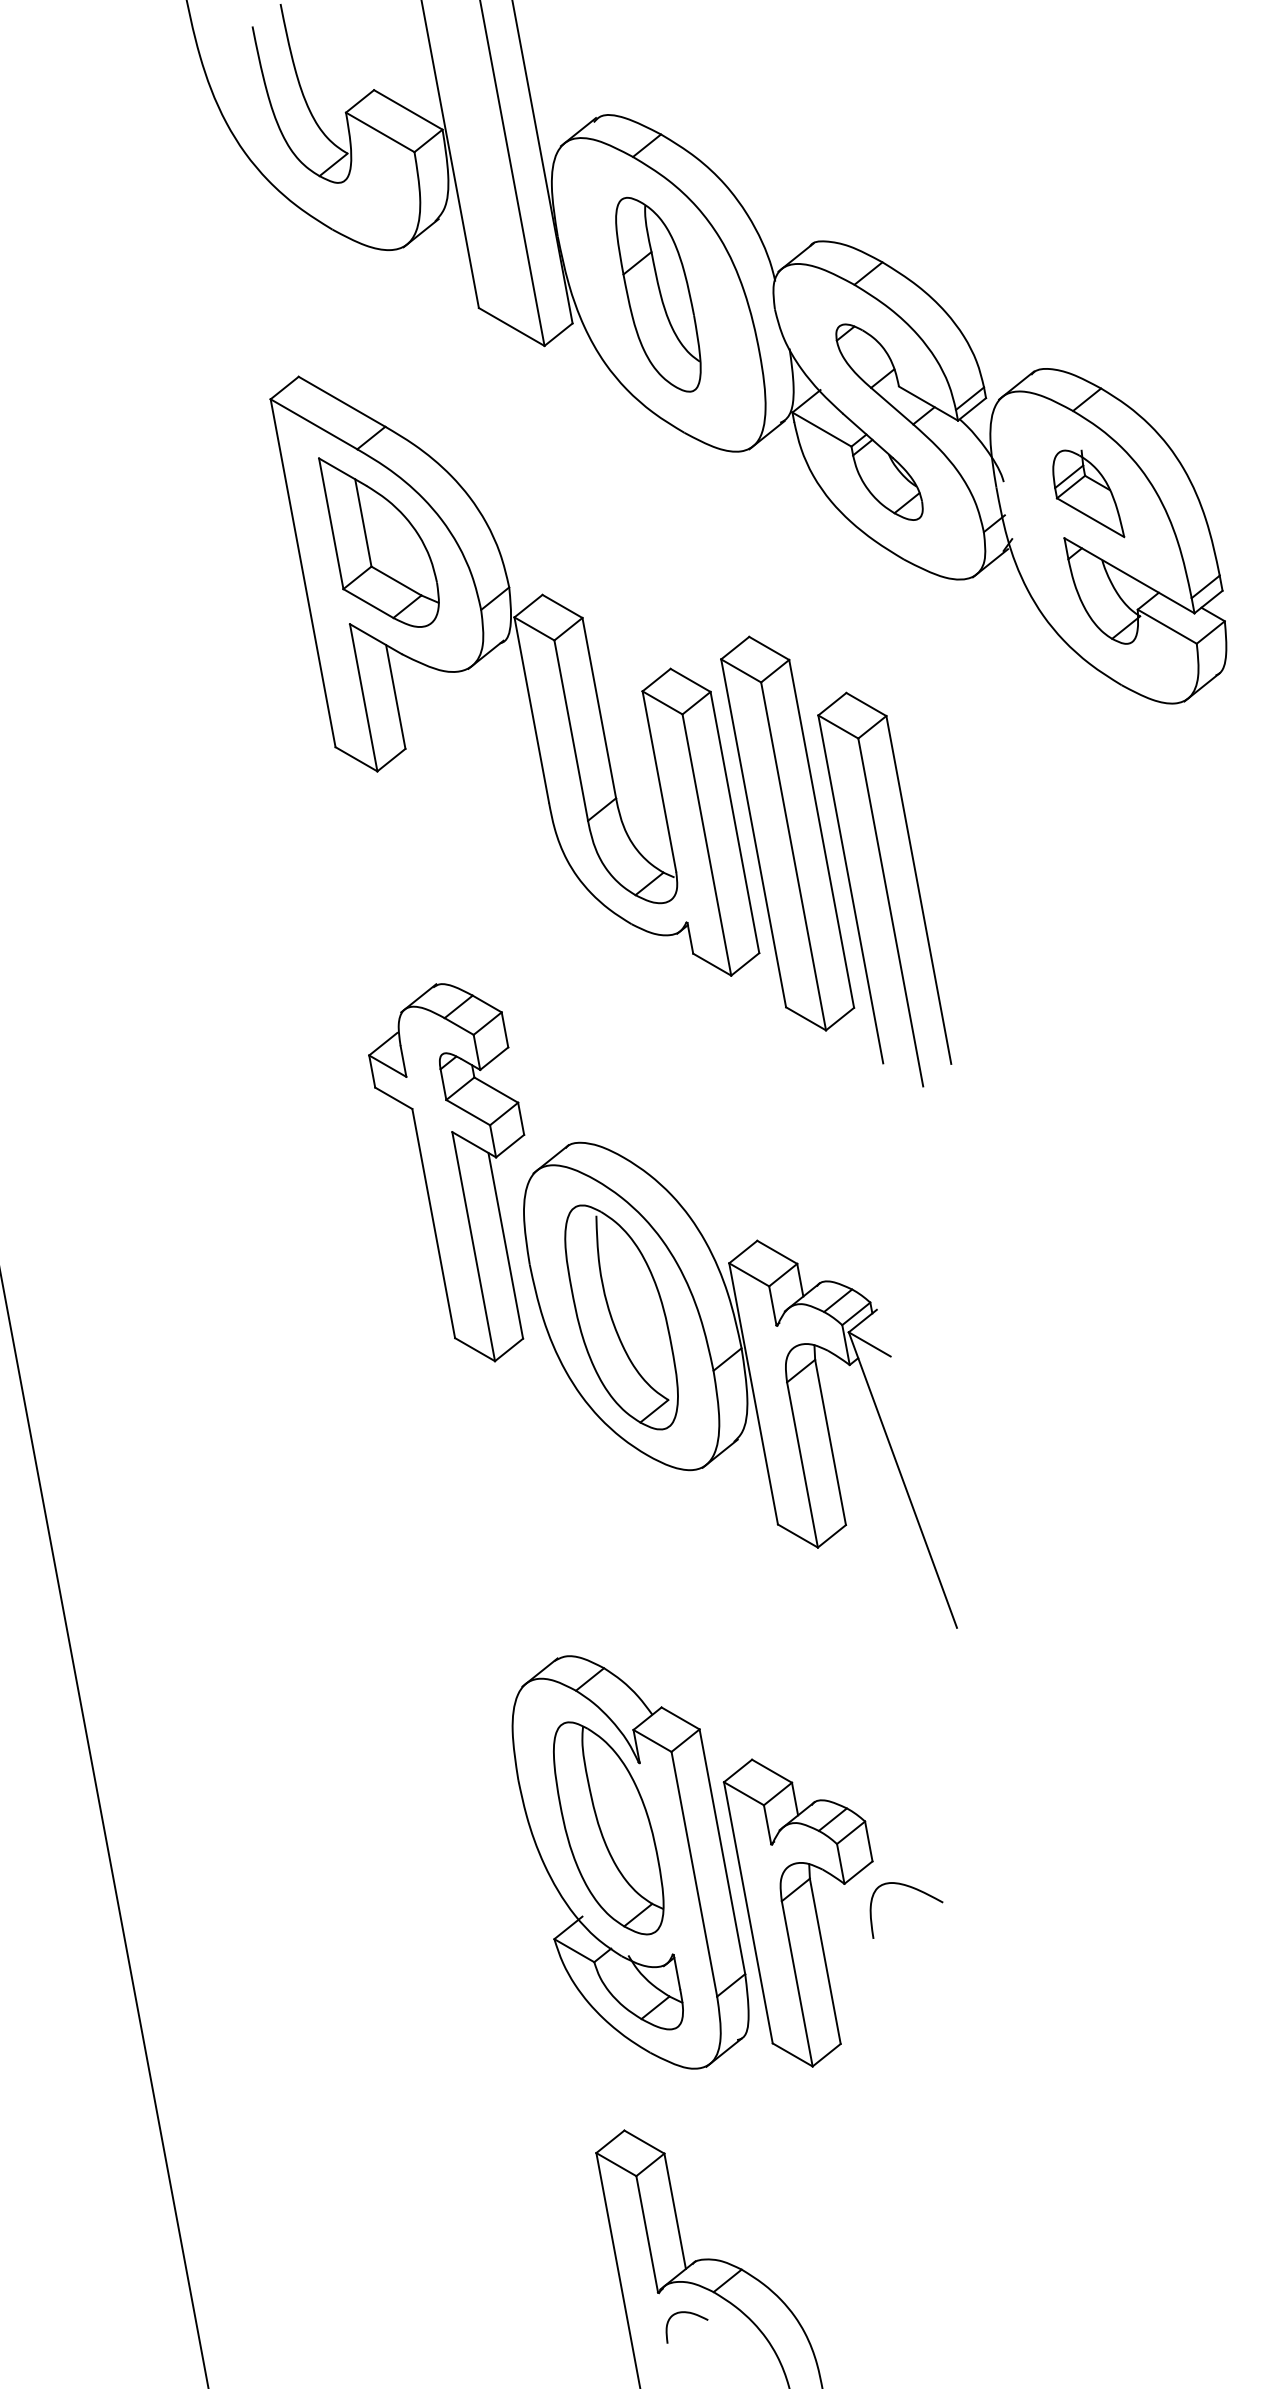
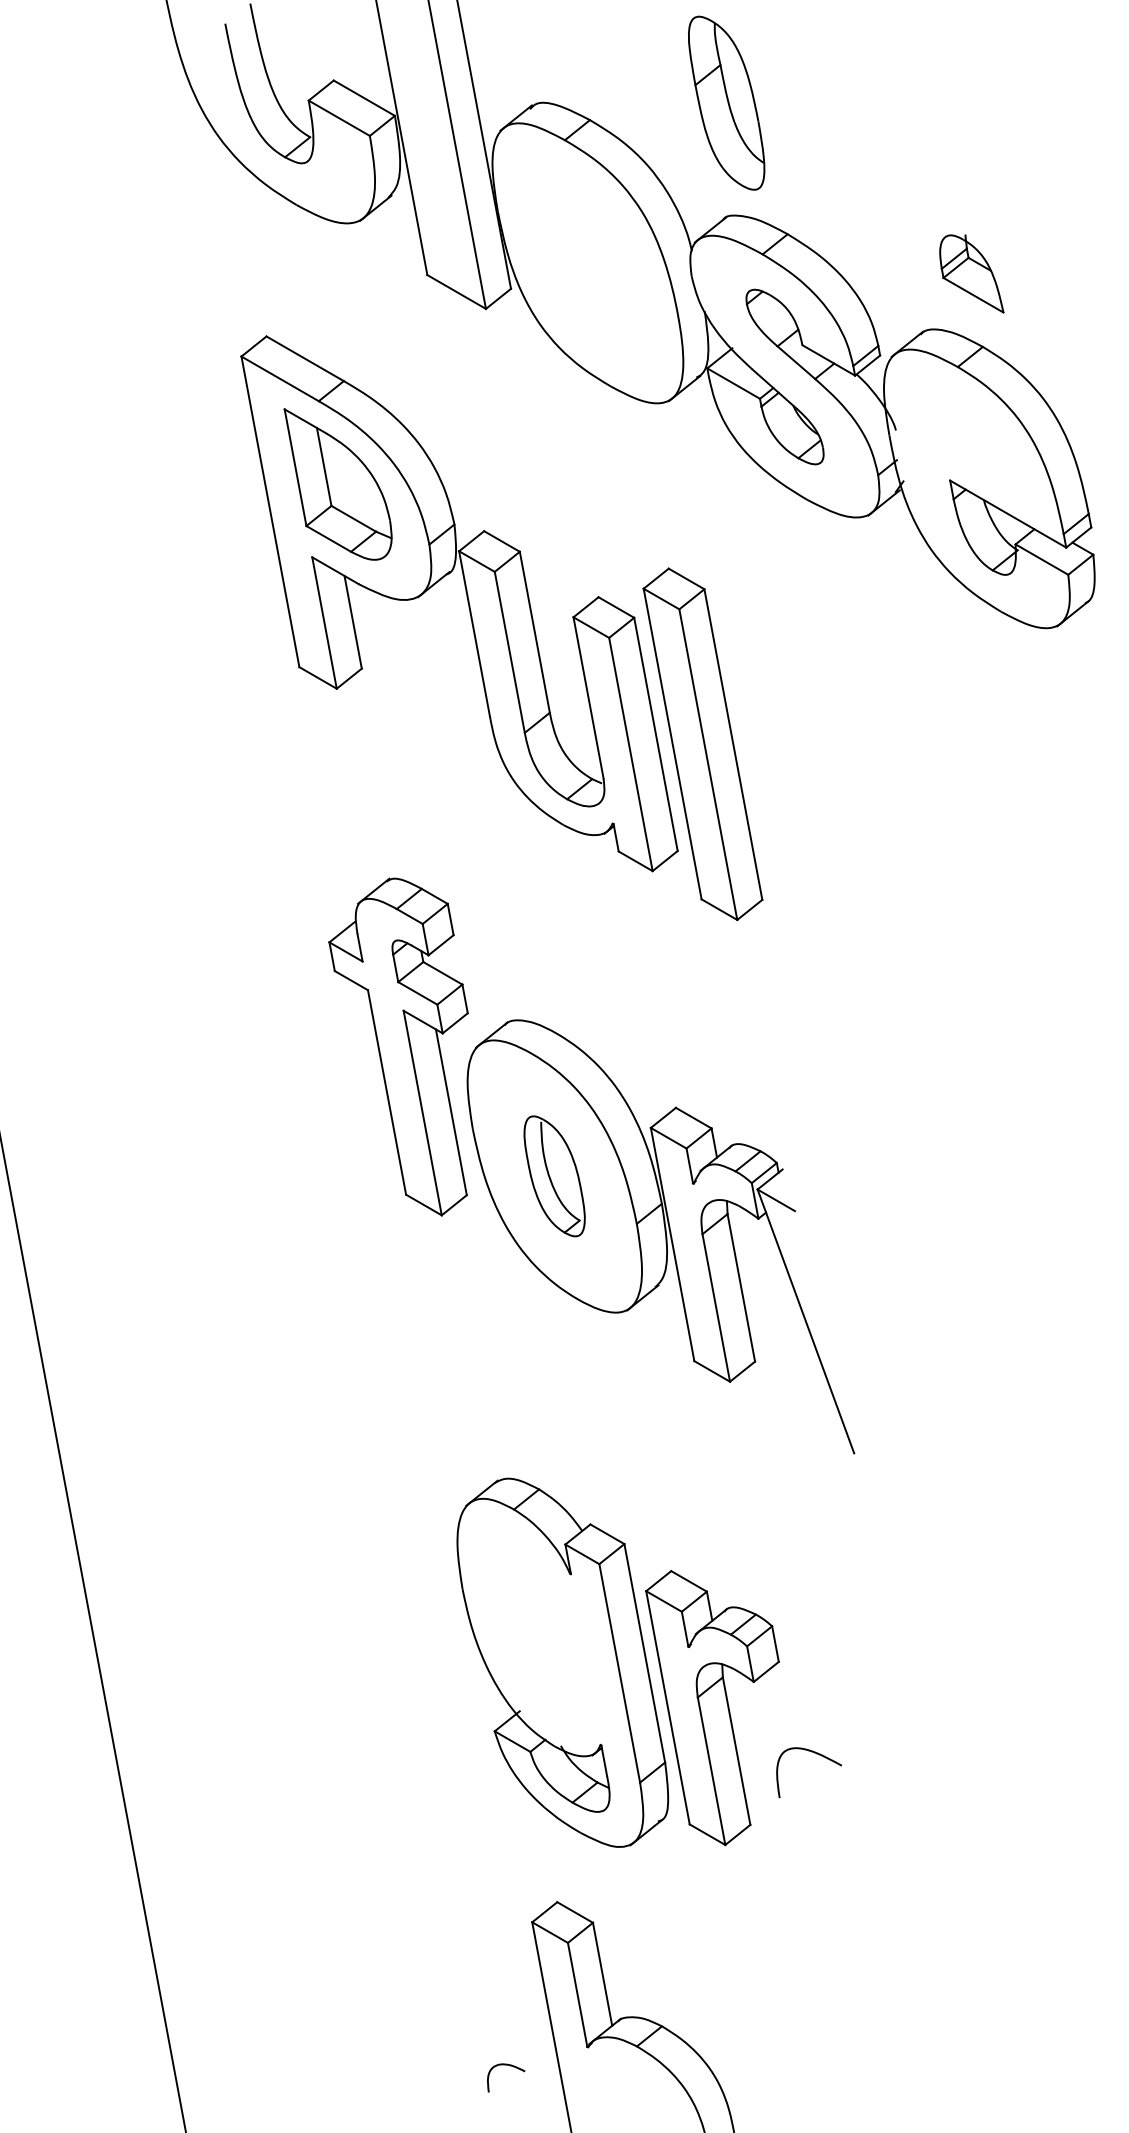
part: (658, 293) -> (726, 102), moved
part: (1088, 493) -> (971, 273), moved
part: (884, 888) -> (789, 793), removed
part: (621, 1317) -> (554, 1176), size x0.6
part: (608, 1827) -> (543, 1631), removed
curve: (914, 1890) -> (816, 1754), moved
curve: (691, 2314) -> (510, 2066), moved

